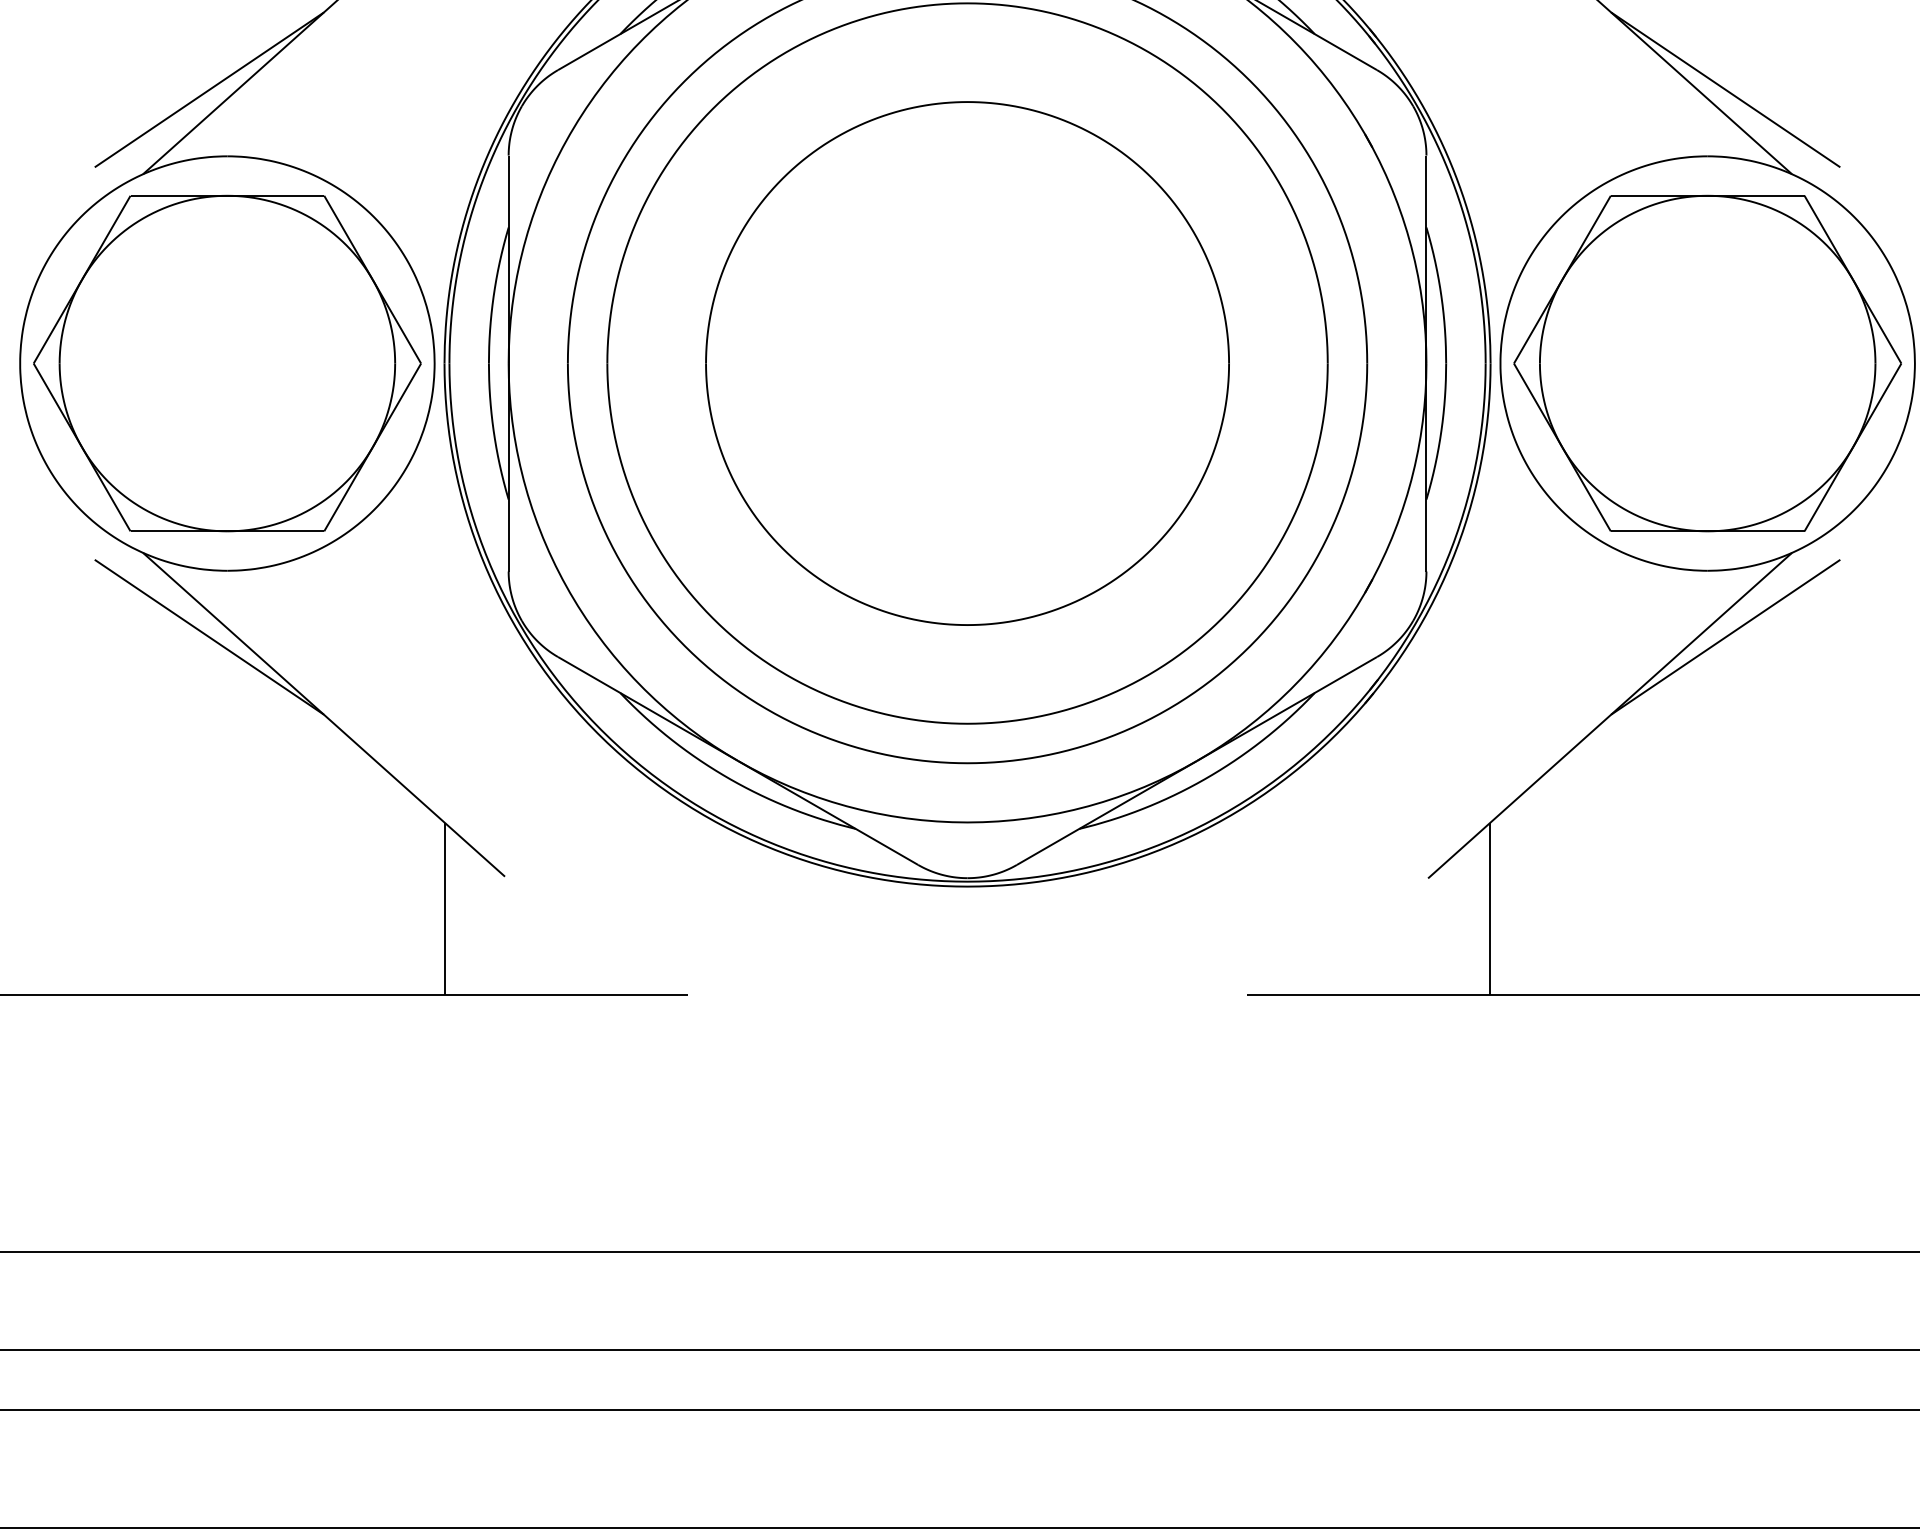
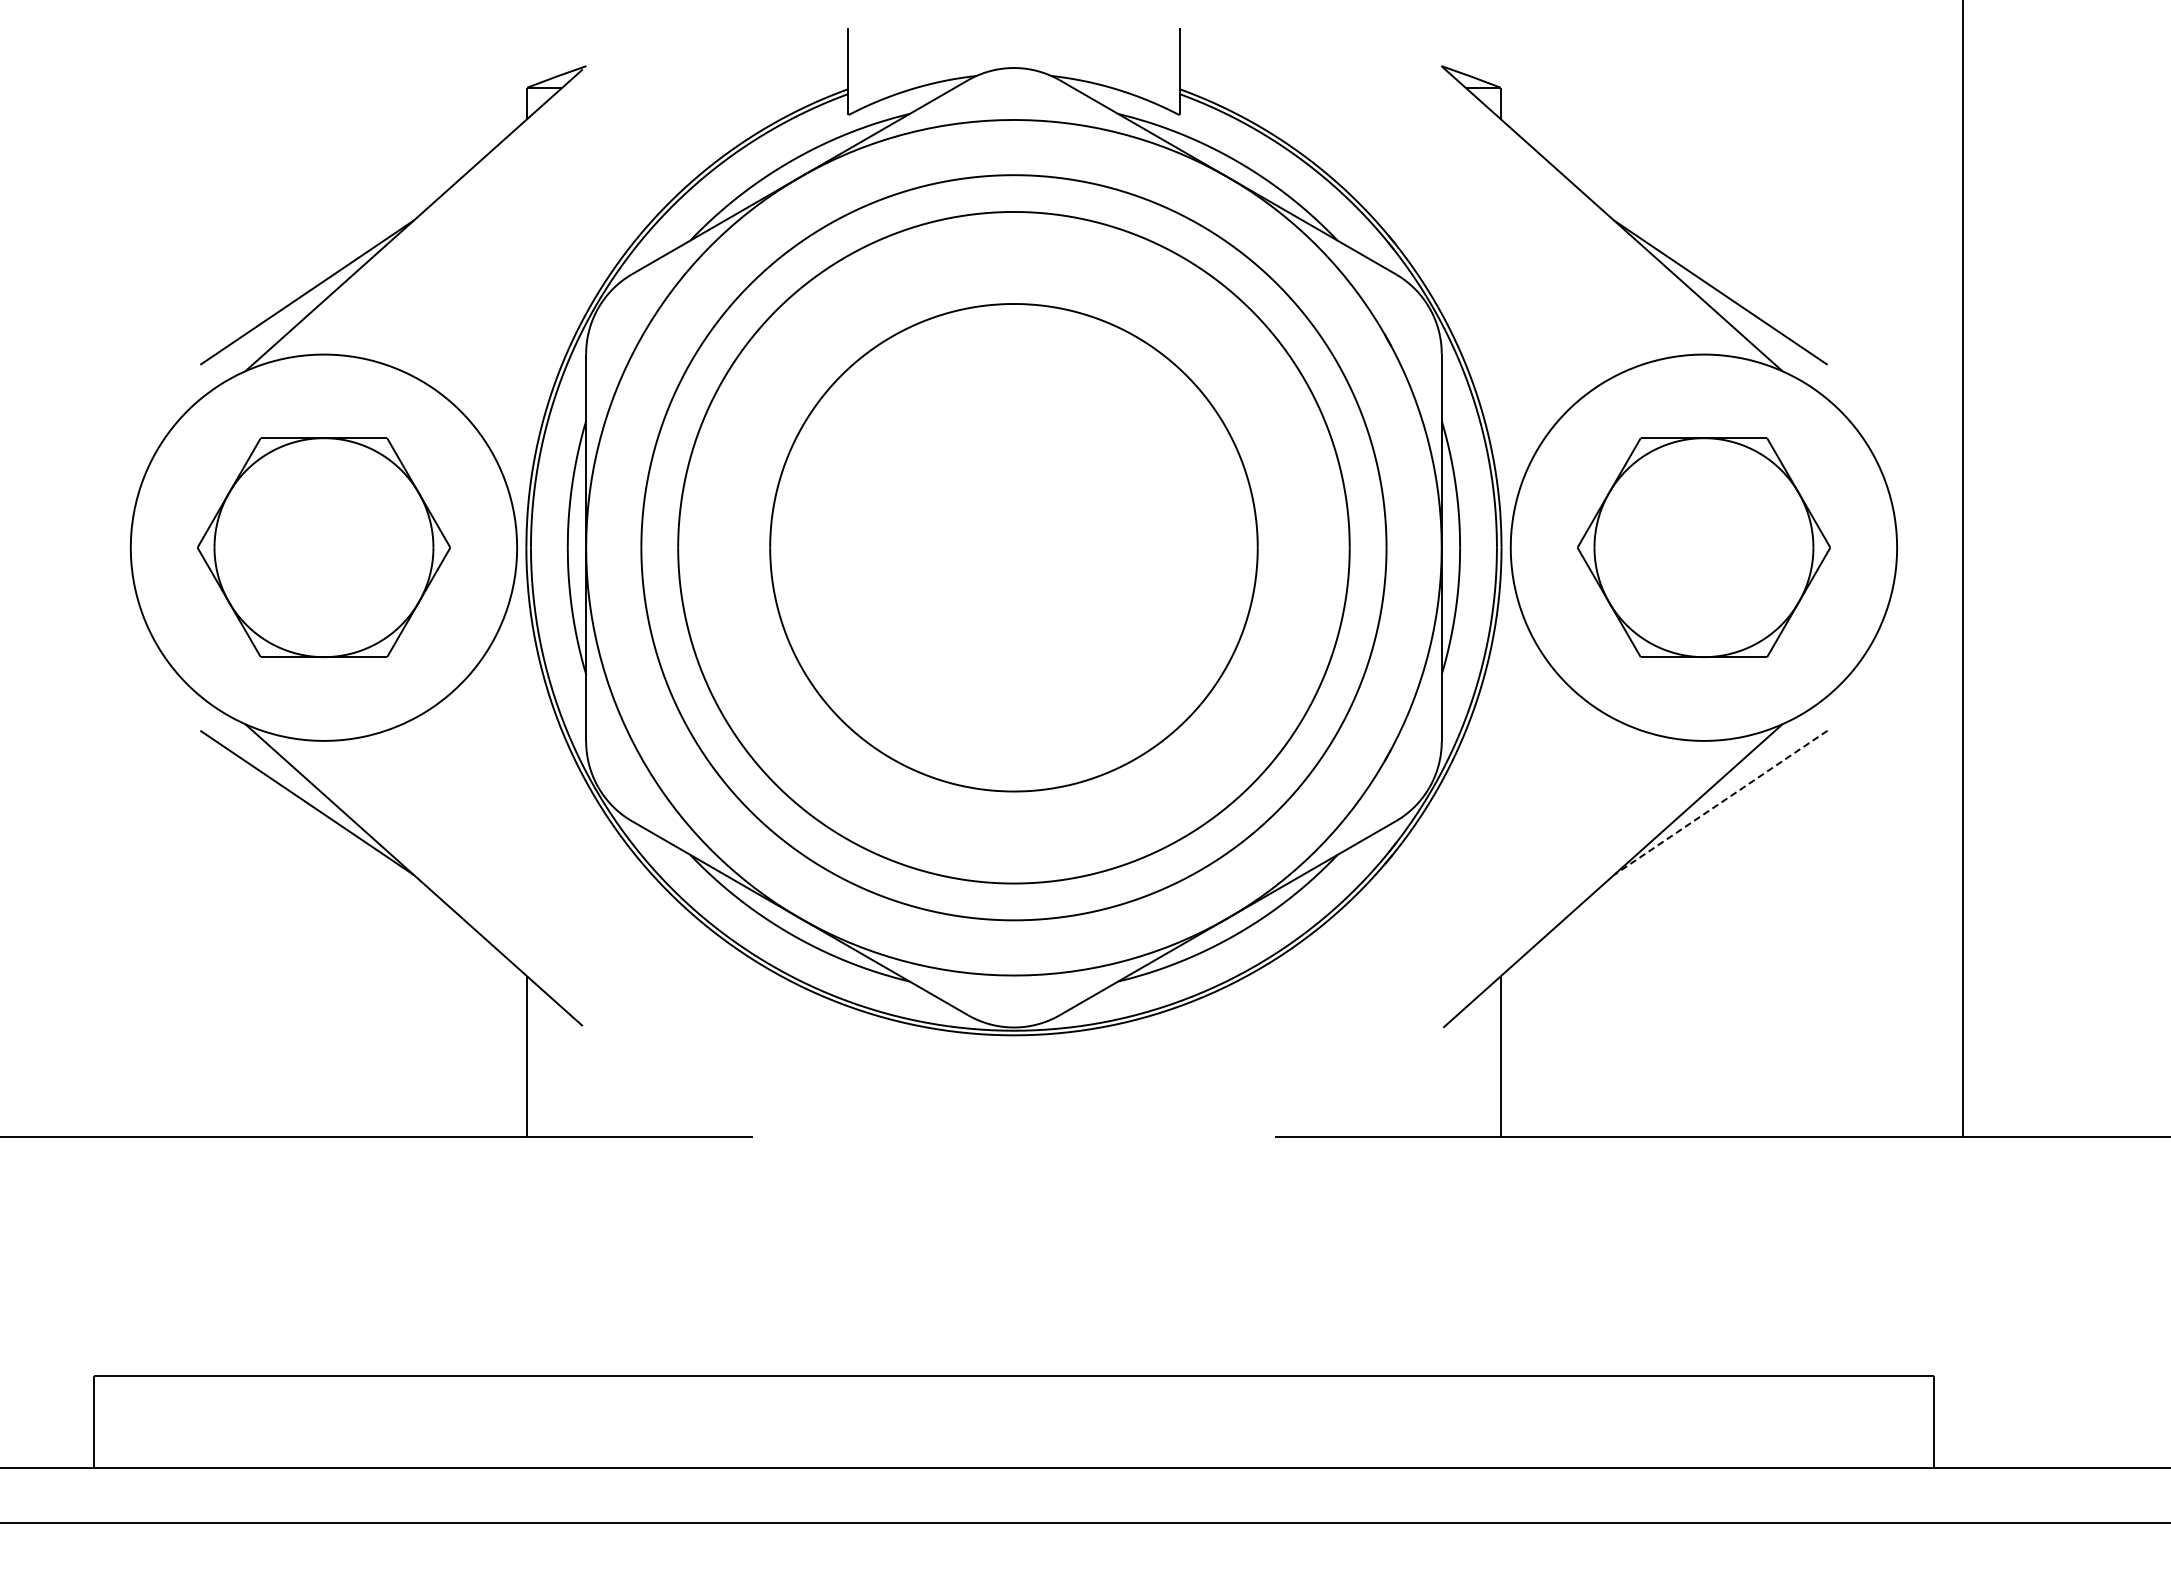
part: (226, 363) -> (323, 547), size x0.7
part: (1707, 363) -> (1703, 547), size x0.7
line: (1725, 636) -> (1720, 802), solid -> dashed

